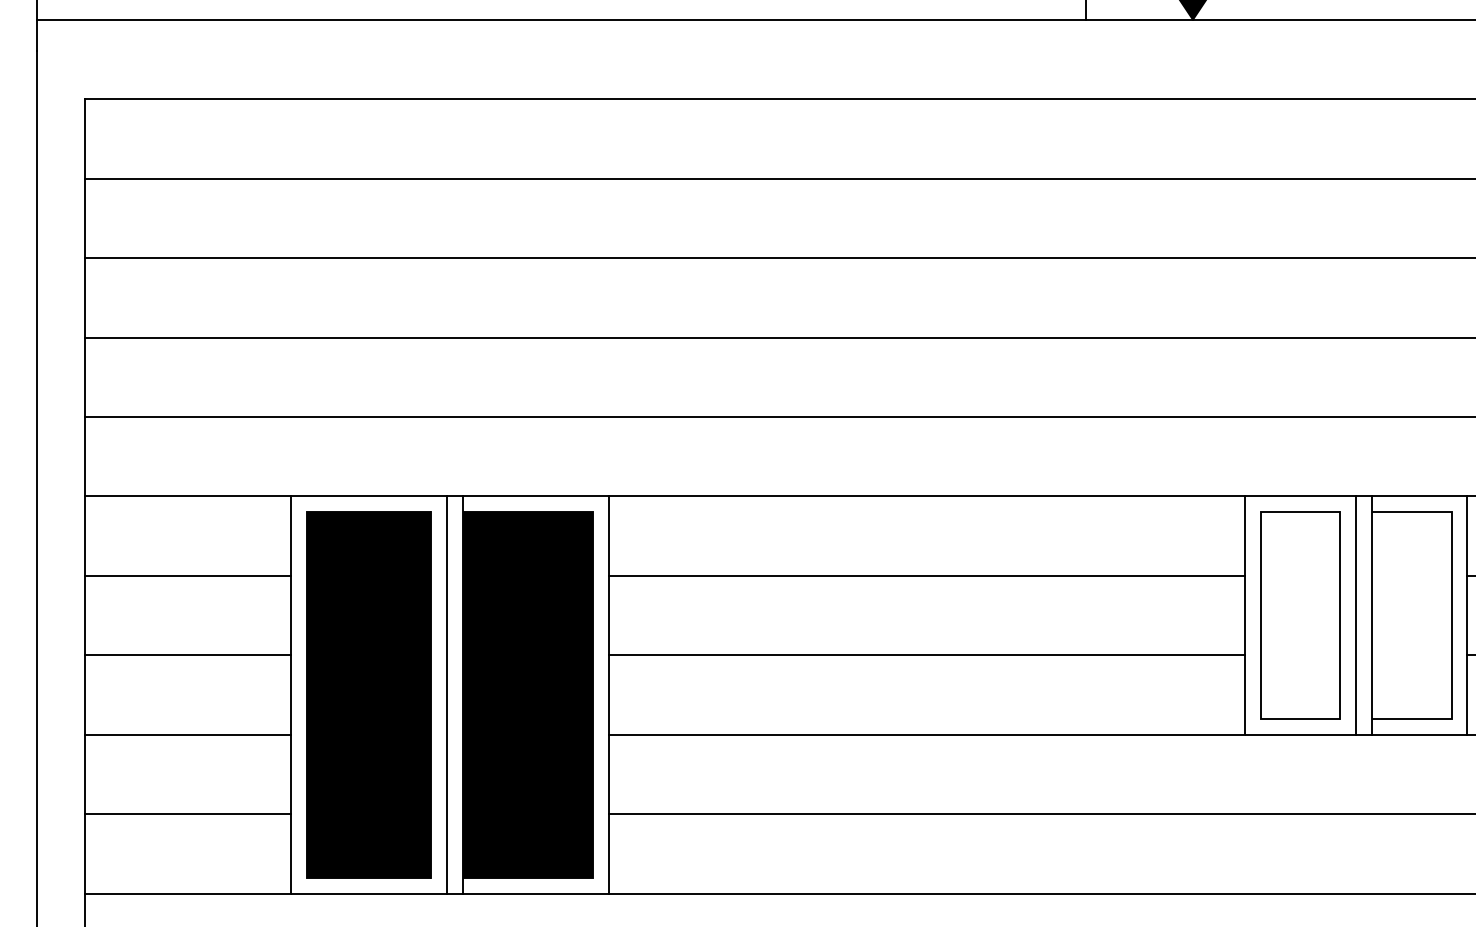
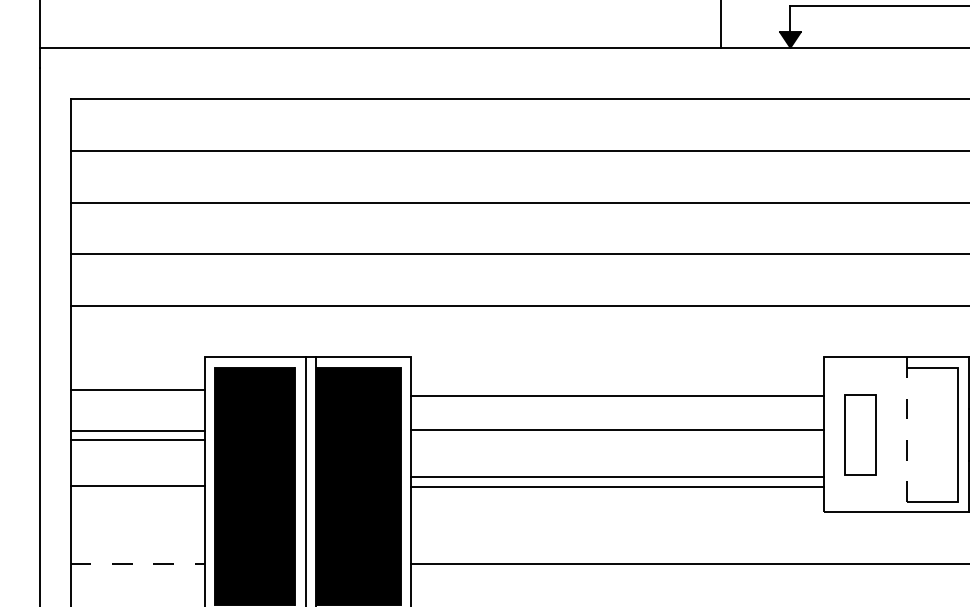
line: (187, 496) -> (137, 390), moved
line: (926, 496) -> (617, 396), moved
line: (187, 575) -> (137, 430), moved
line: (926, 575) -> (617, 429), moved
part: (1300, 615) -> (860, 434), size x0.6
line: (1356, 615) -> (896, 434), removed
line: (1371, 616) -> (906, 435), solid -> dashed
line: (187, 655) -> (137, 439), moved
line: (926, 655) -> (617, 486), moved
line: (187, 735) -> (137, 486), moved
line: (926, 735) -> (617, 477), moved
line: (189, 813) -> (138, 563), solid -> dashed

